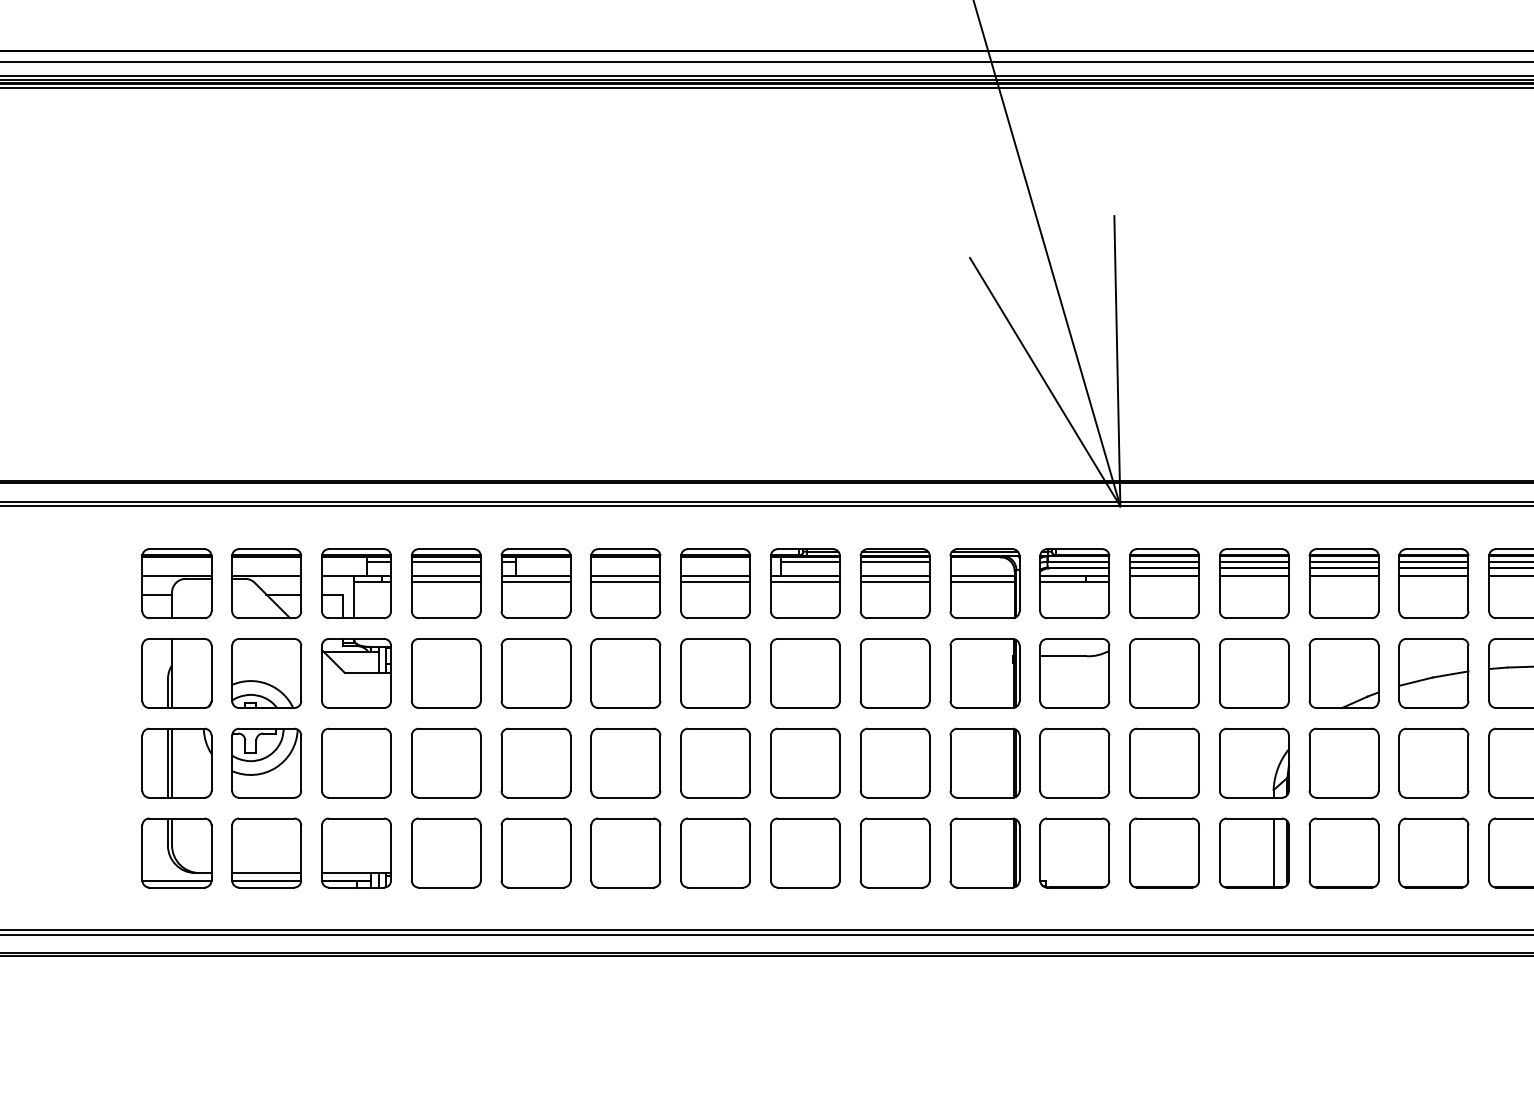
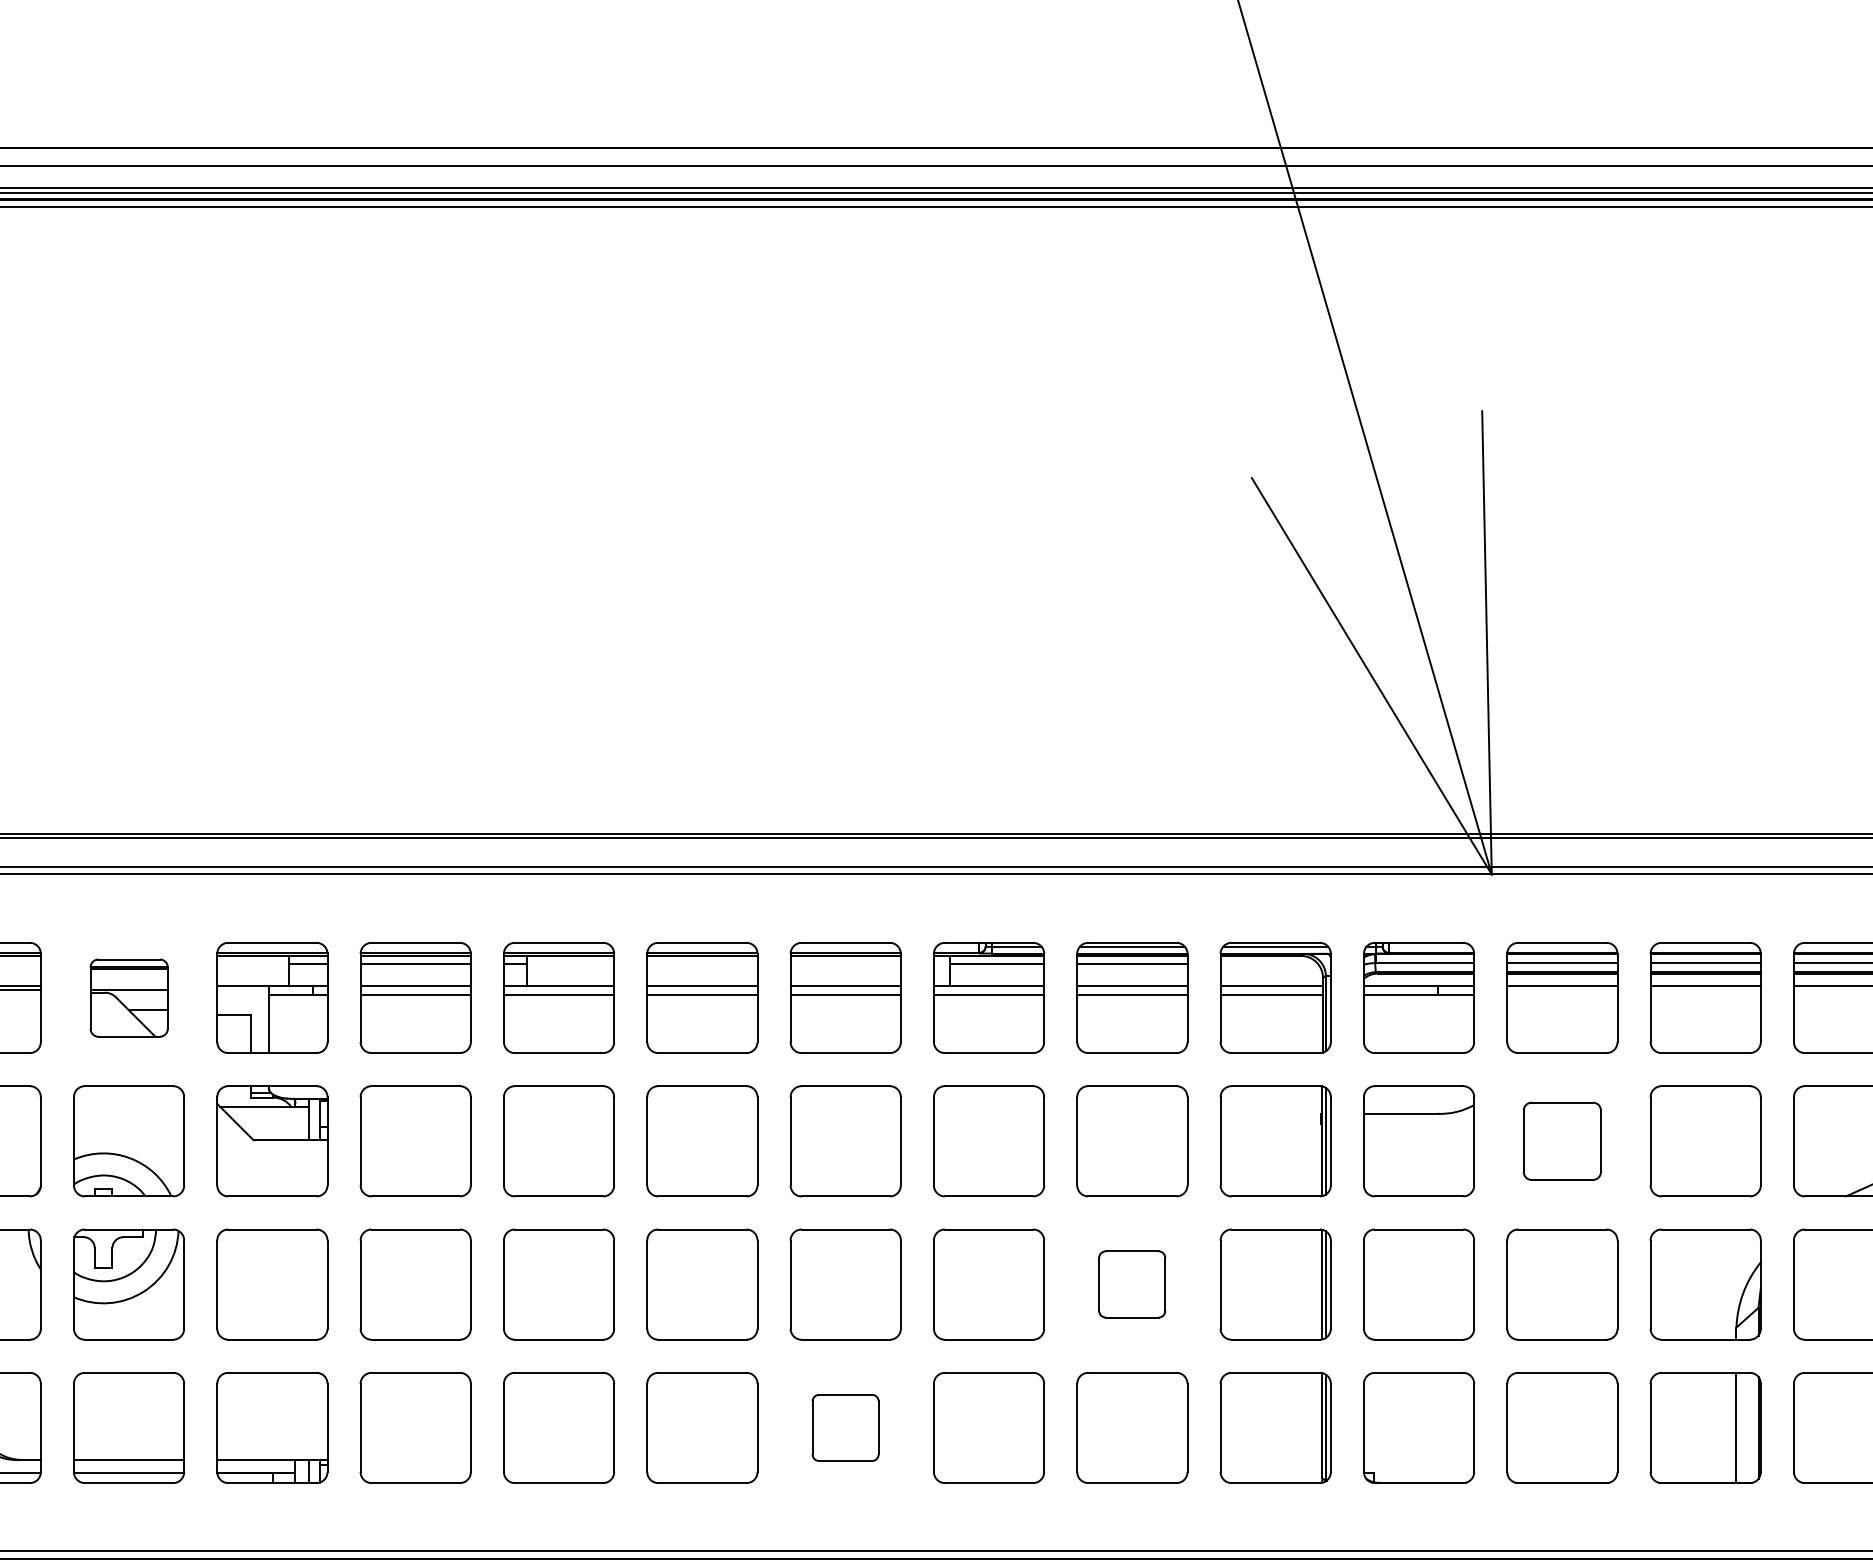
part: (266, 583) -> (128, 997), size x0.7
part: (1164, 673) -> (1562, 1141), size x0.7
part: (894, 762) -> (1131, 1283), size x0.6
part: (715, 852) -> (845, 1427), size x0.6

